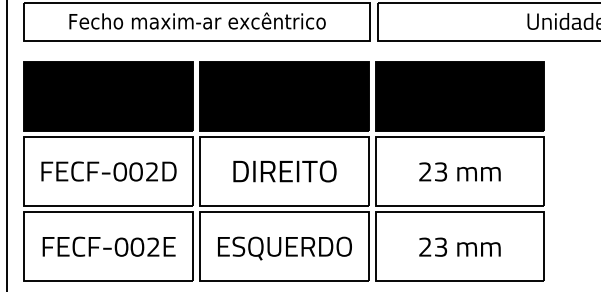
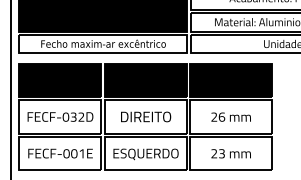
text: (135, 170) -> (73, 116), FECF-002D -> FECF-032D
text: (440, 170) -> (221, 116), 23 -> 26
text: (152, 246) -> (81, 153), FECF-002E -> FECF-001E

